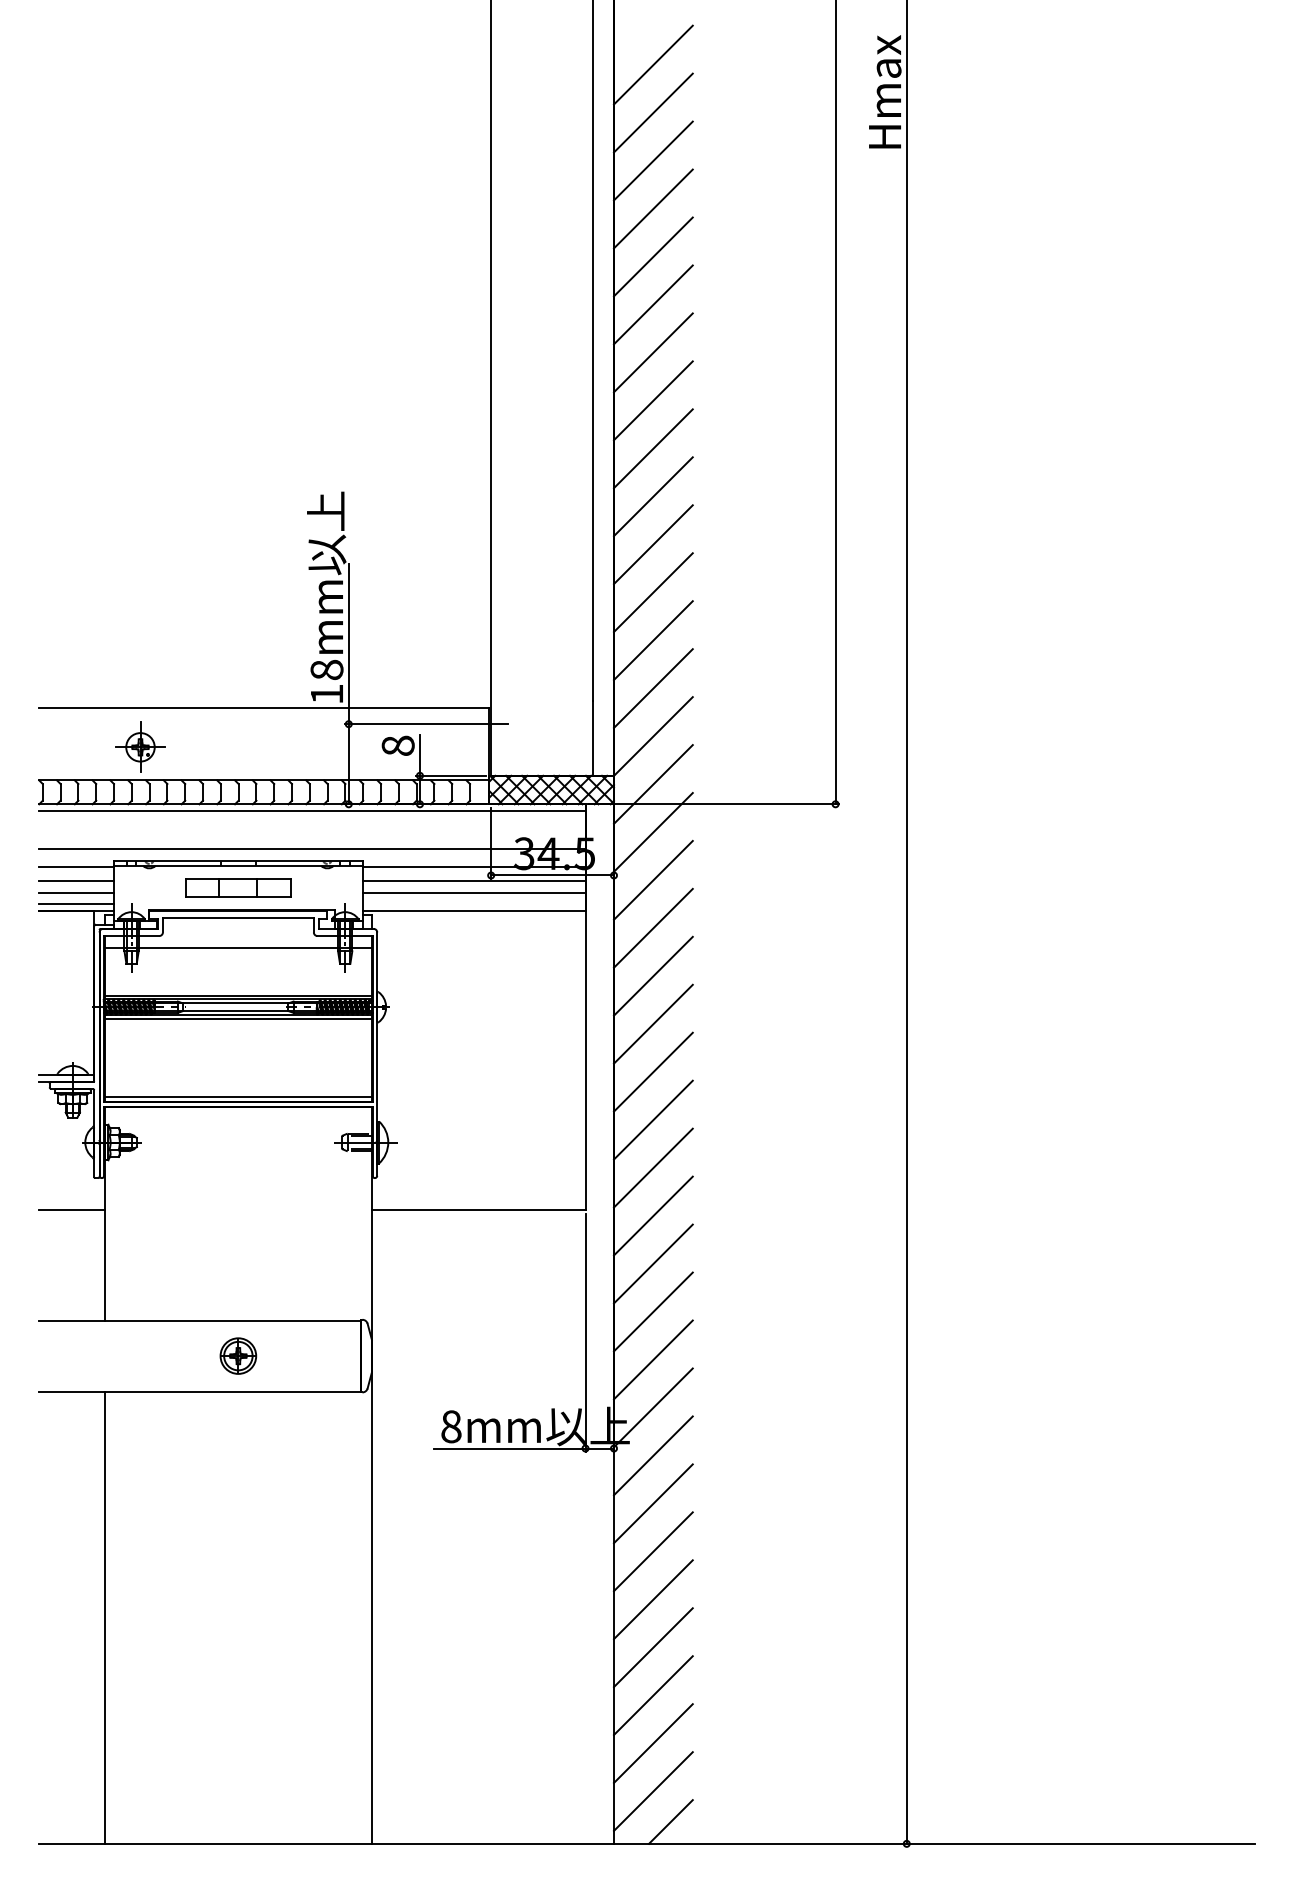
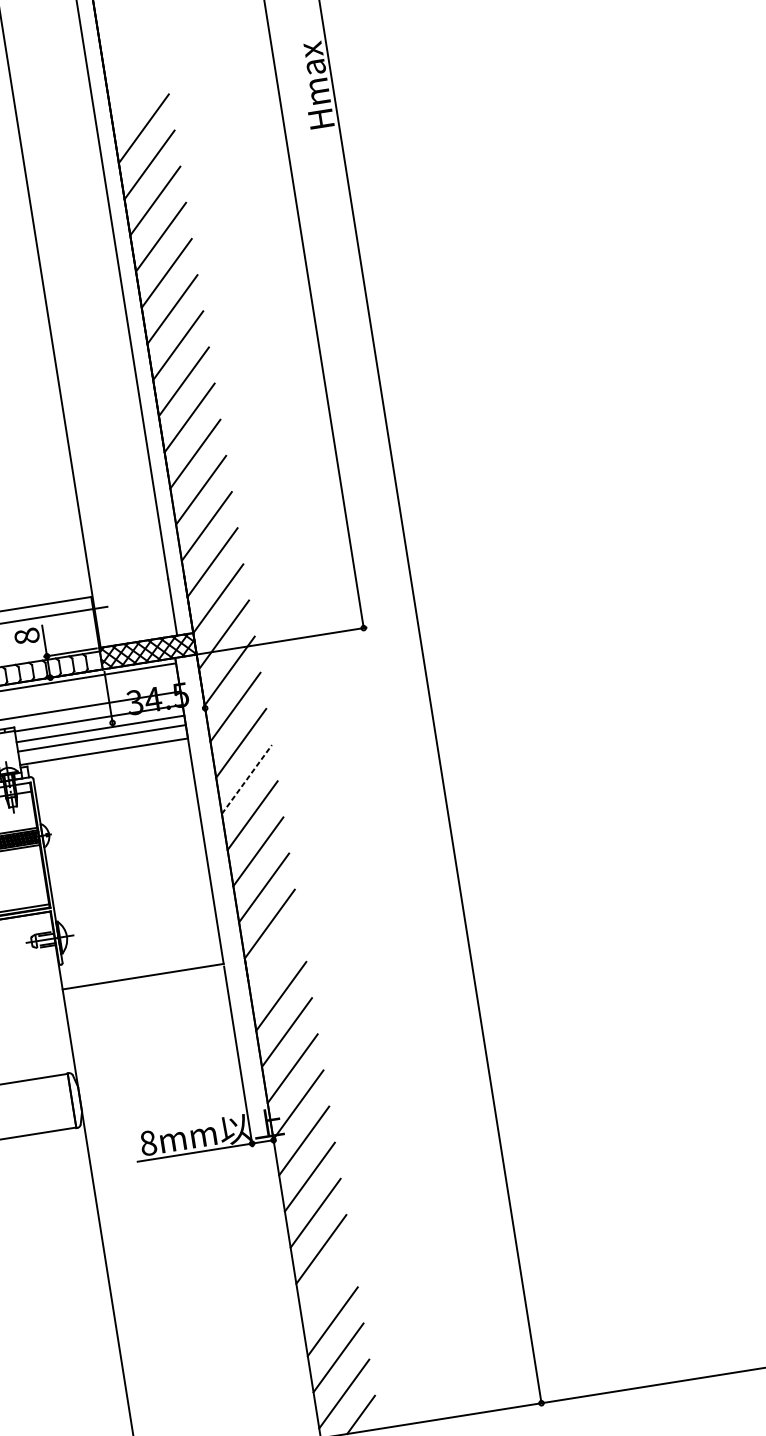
line: (652, 64) -> (137, 92), removed
line: (552, 875) -> (158, 715), removed
line: (653, 976) -> (247, 779), solid -> dashed
line: (652, 1215) -> (274, 959), removed
line: (652, 1647) -> (326, 1285), removed

